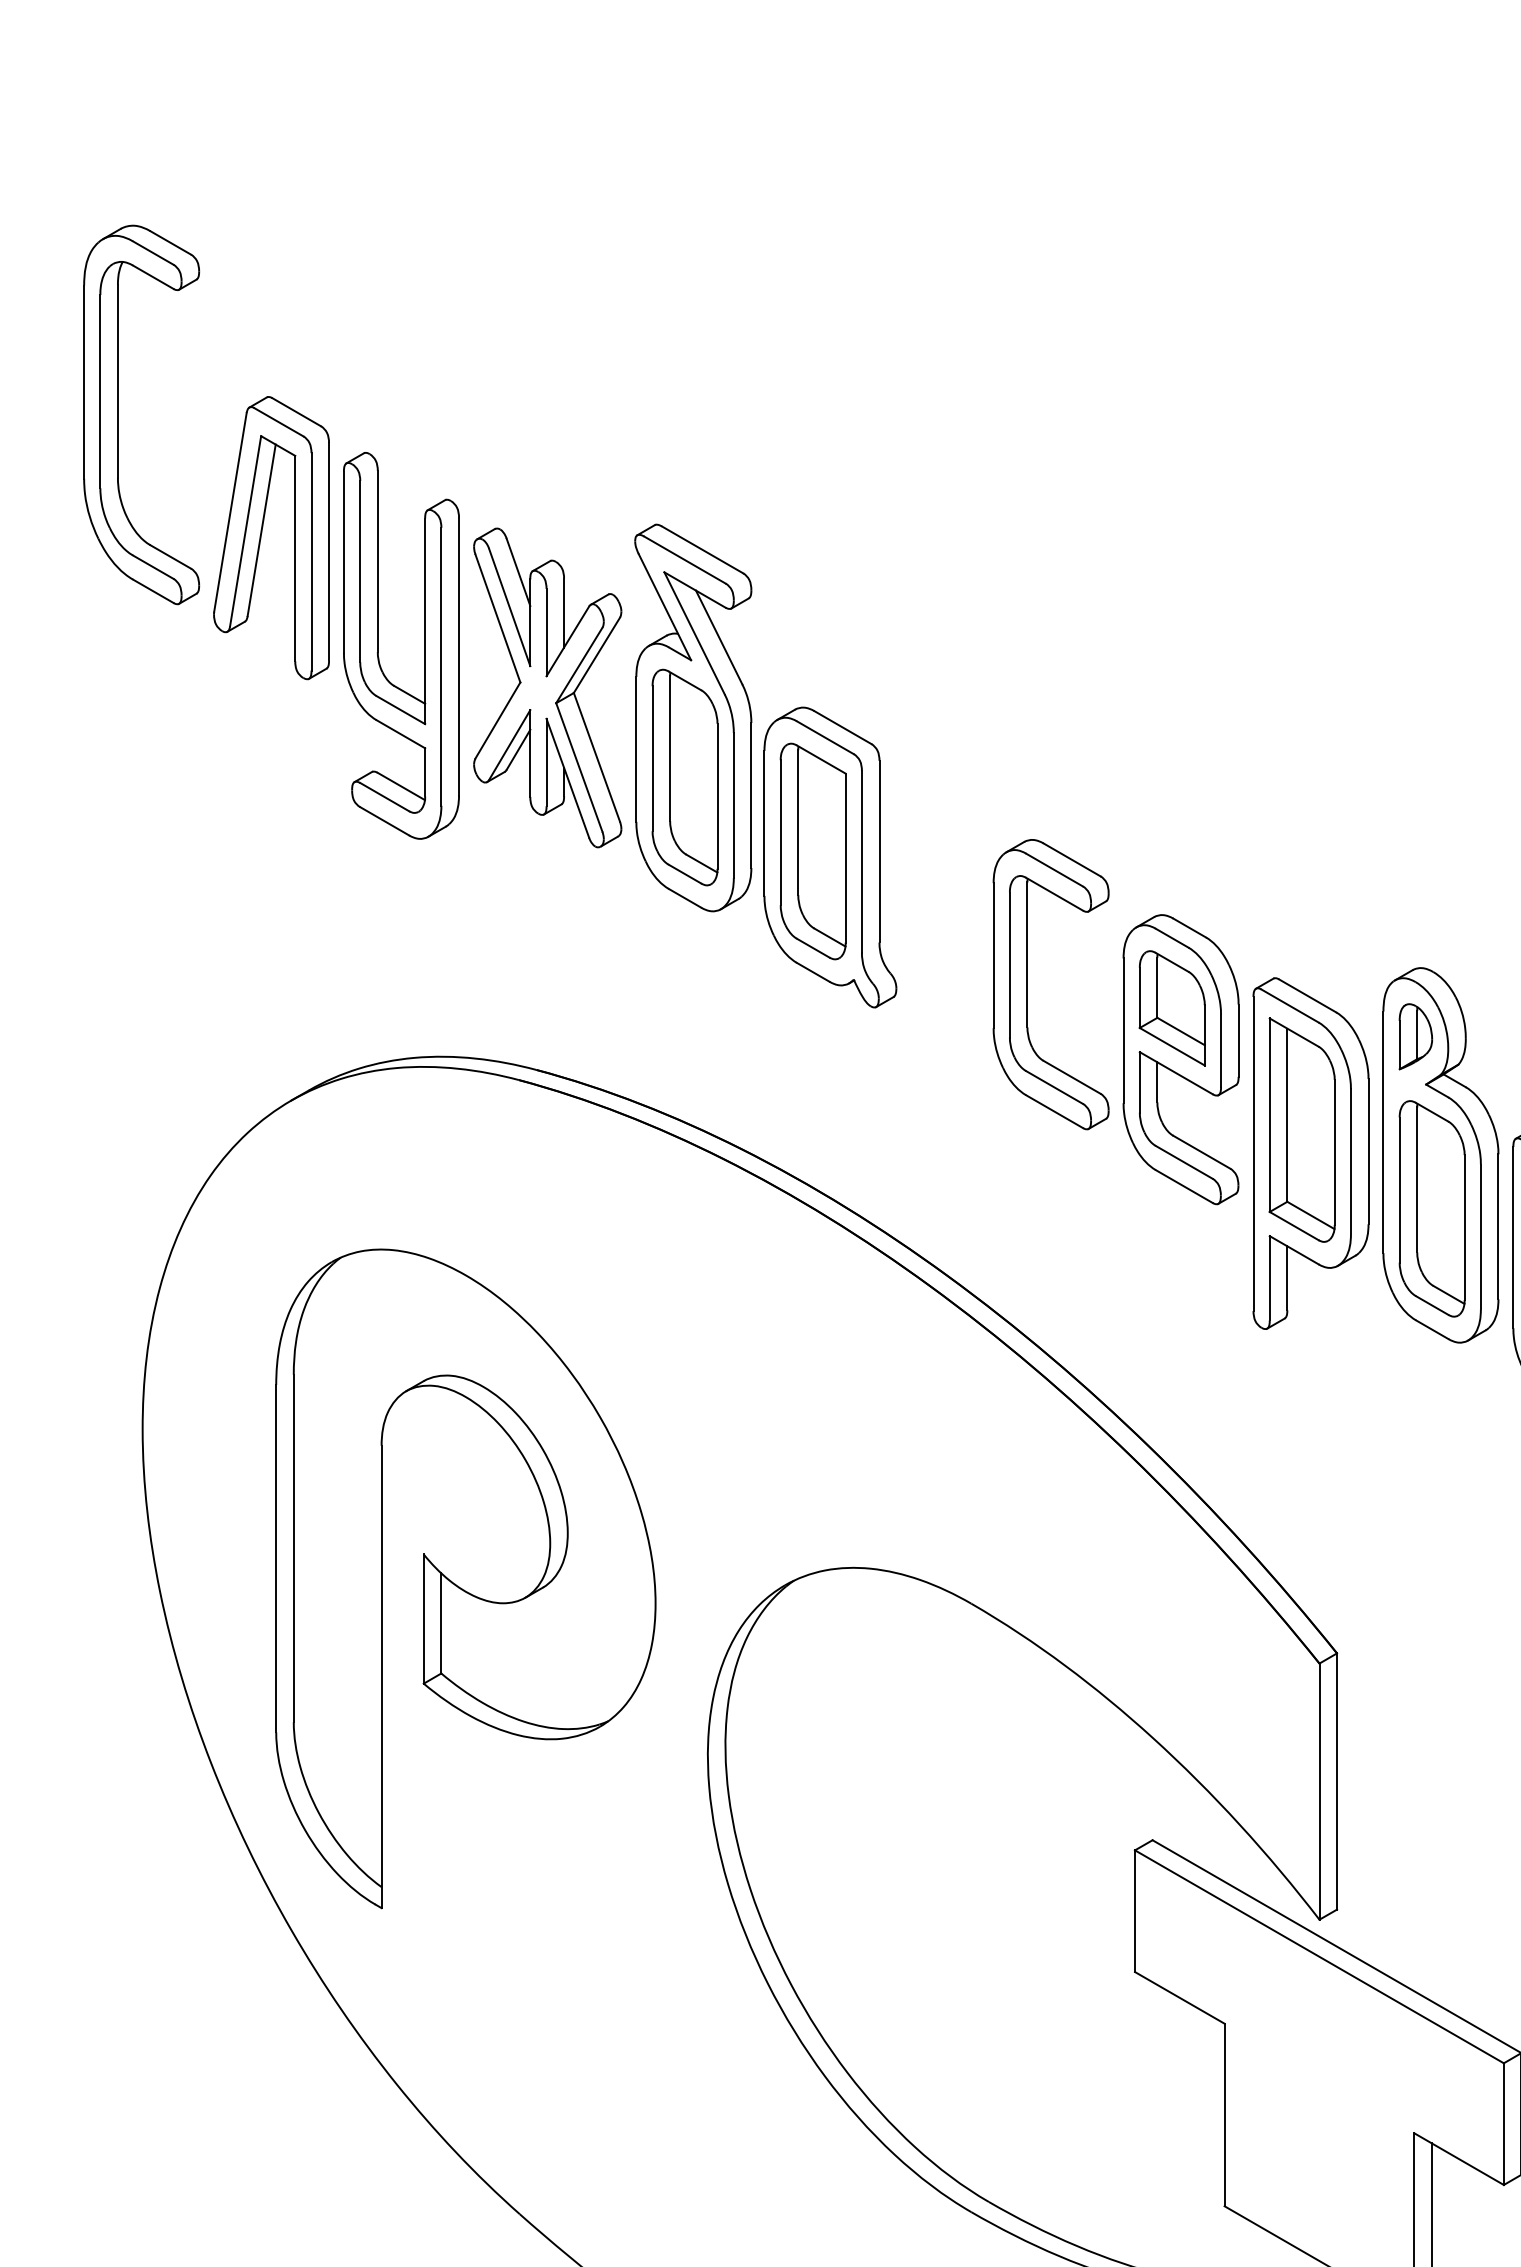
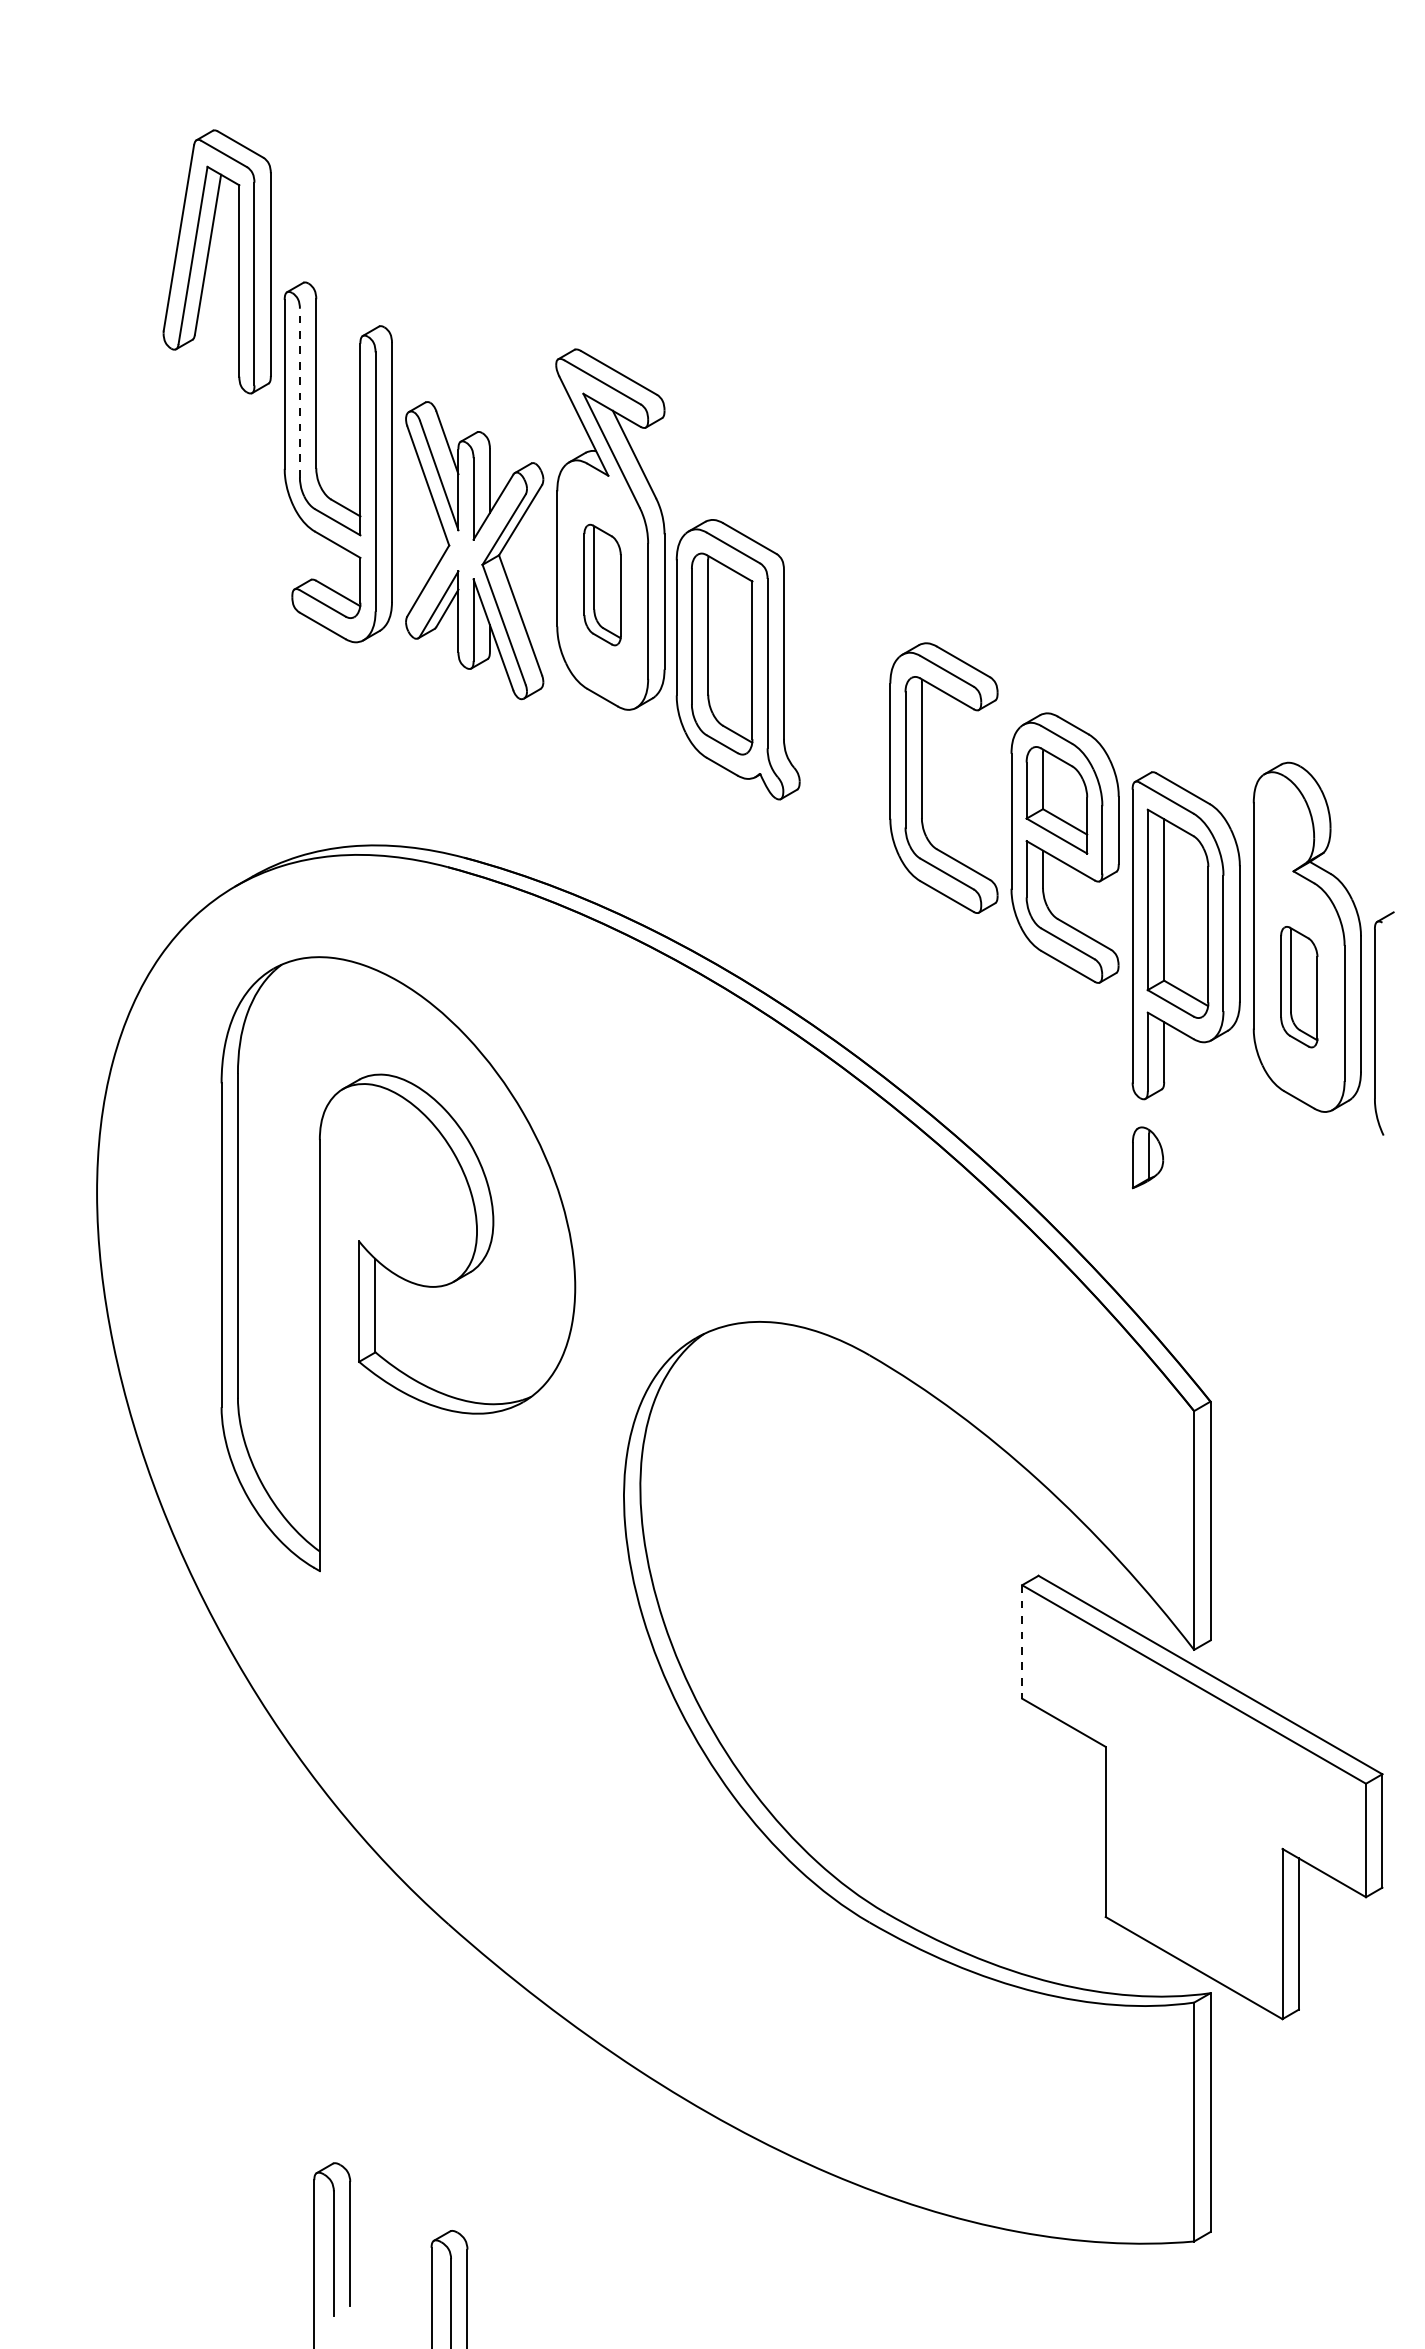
part: (118, 414) -> (74, 246), removed
part: (262, 535) -> (208, 259), moved
line: (359, 570) -> (299, 392), solid -> dashed
part: (547, 687) -> (474, 550), moved
part: (684, 776) -> (602, 584), size x0.6
part: (1416, 1036) -> (1148, 1157), moved
part: (1432, 1208) -> (1299, 986), size x0.6
part: (461, 1587) -> (394, 1272), moved
line: (1135, 1910) -> (1022, 1641), solid -> dashed

